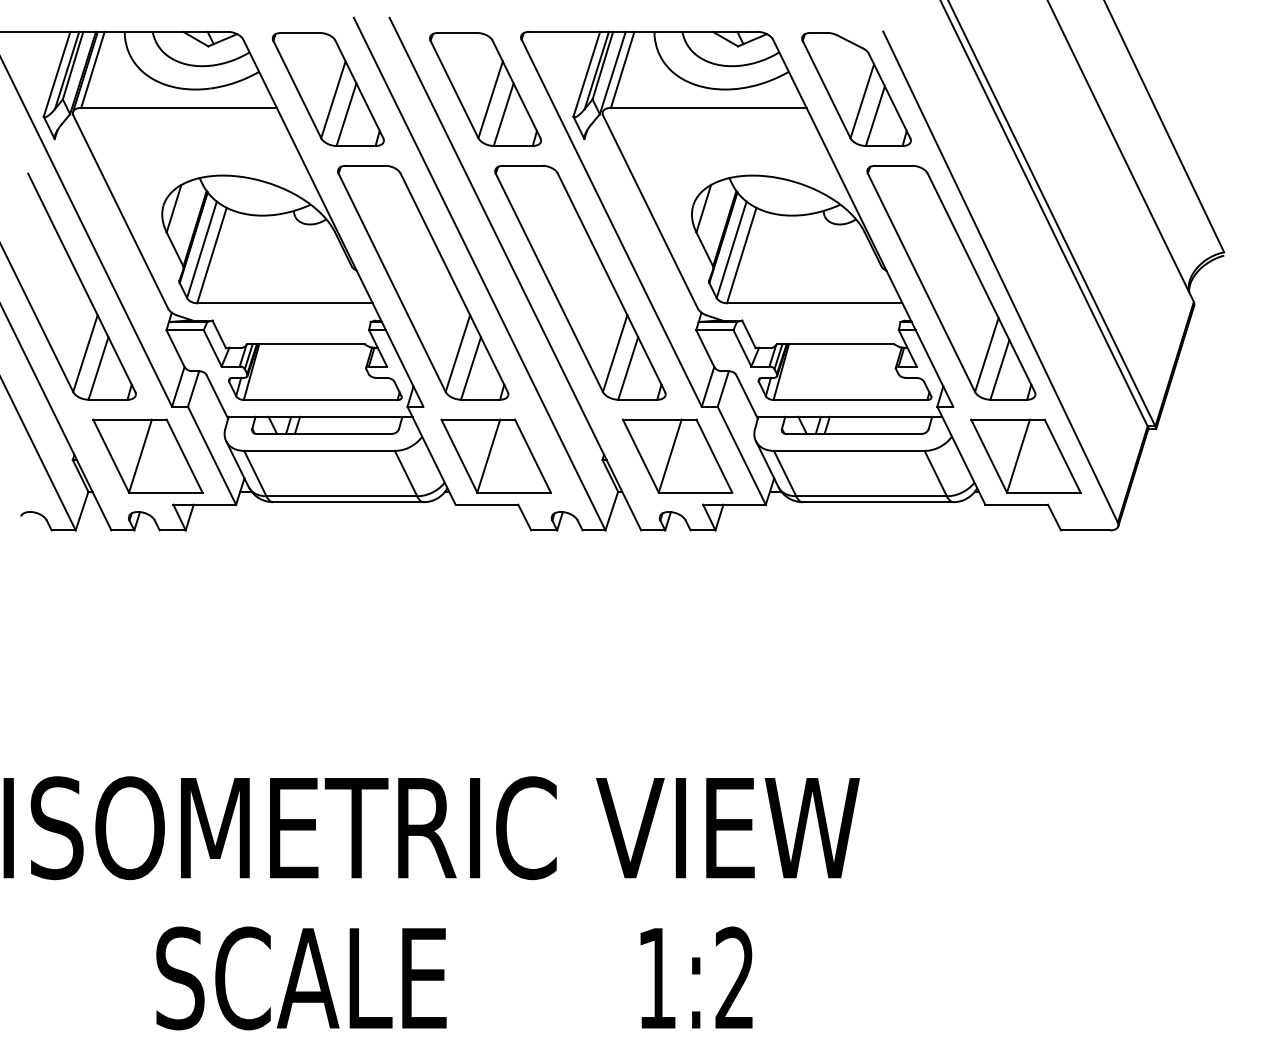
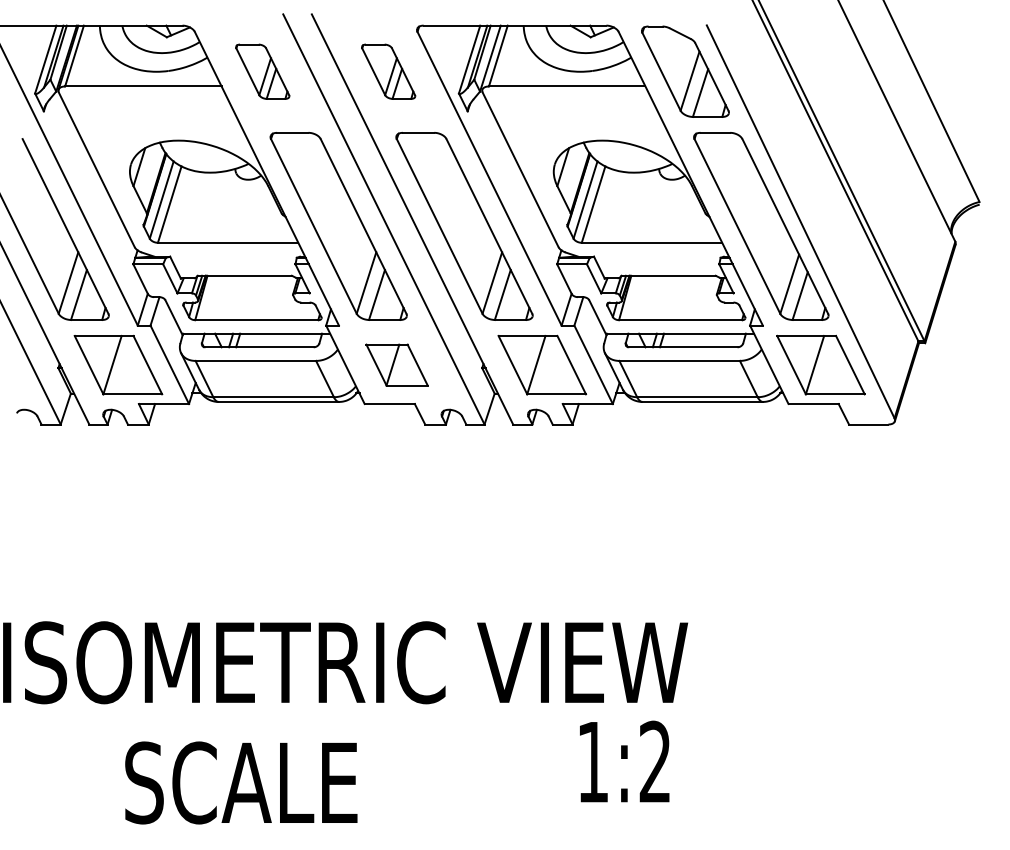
part: (327, 89) -> (262, 71), size x0.6
part: (485, 89) -> (388, 71), size x0.6
part: (495, 455) -> (396, 364), size x0.7
text: (696, 977) -> (624, 761), moved

